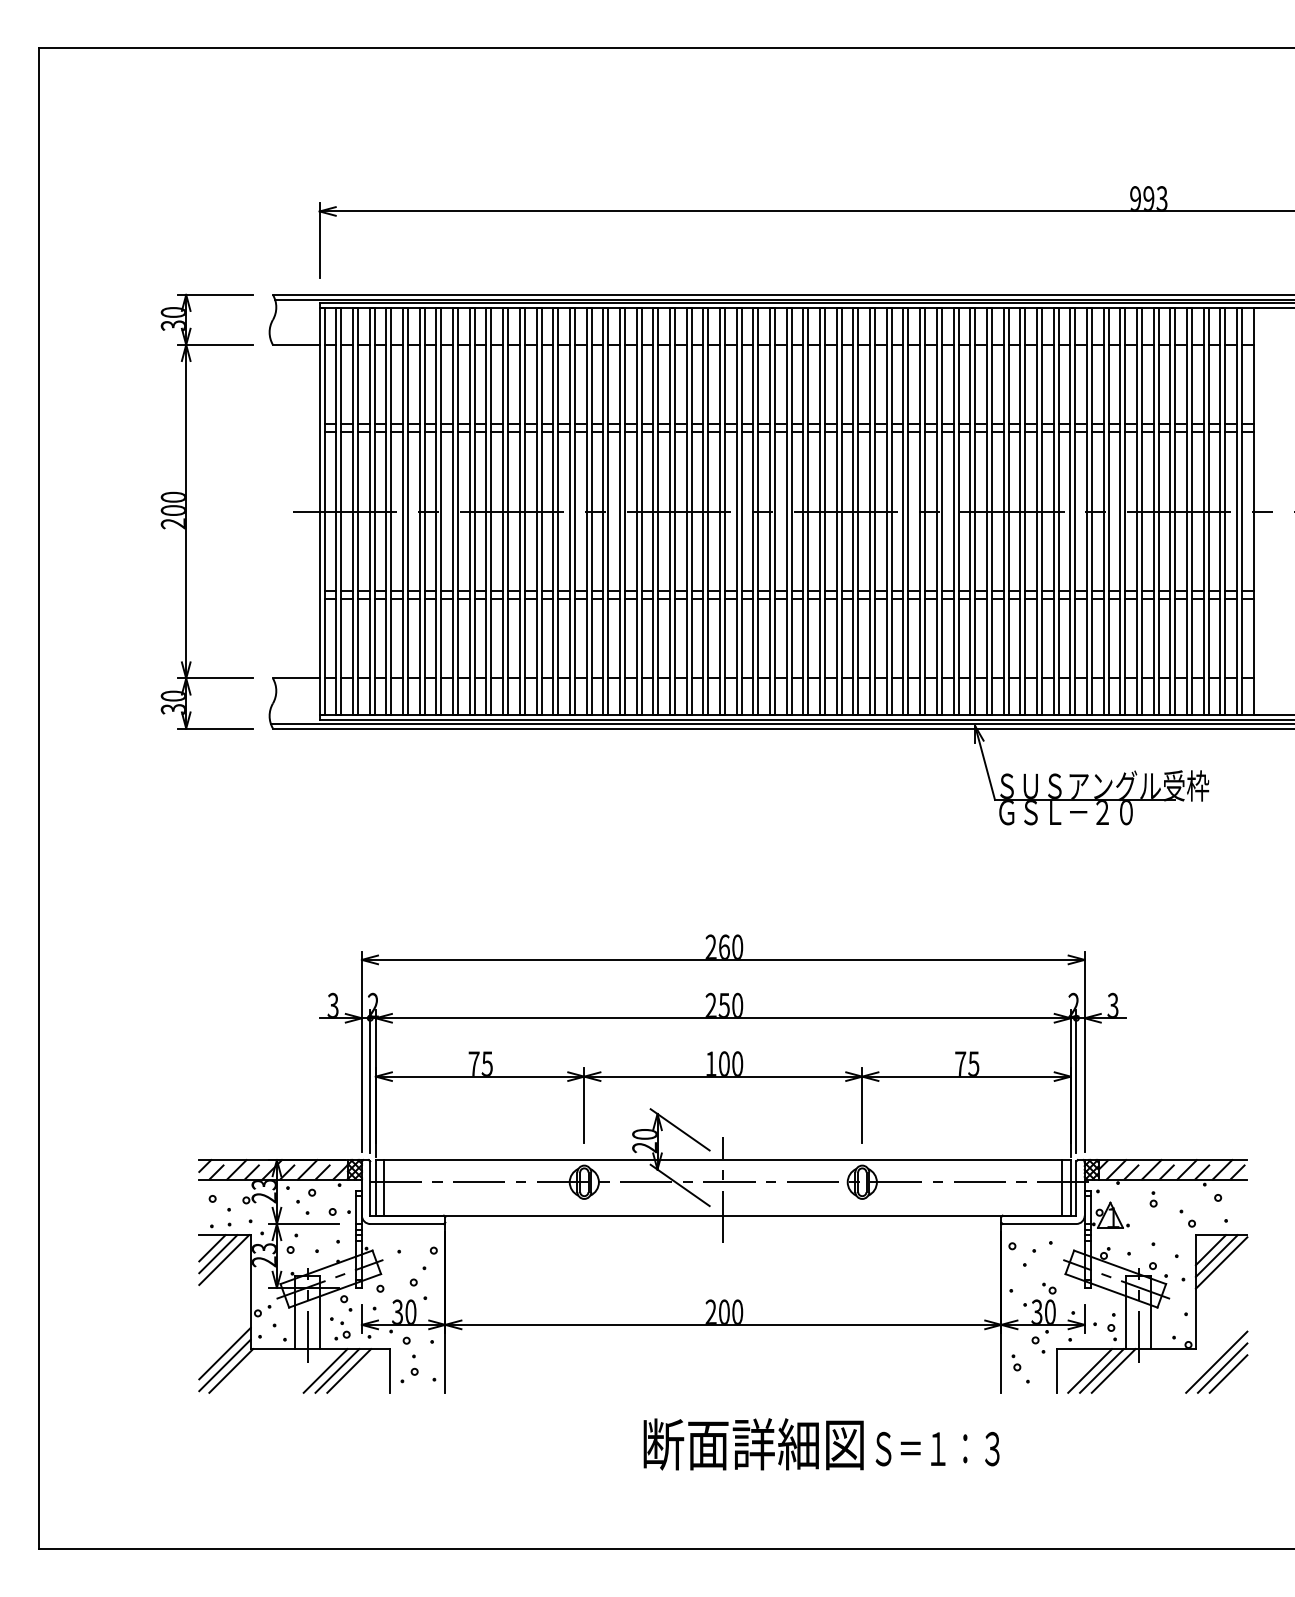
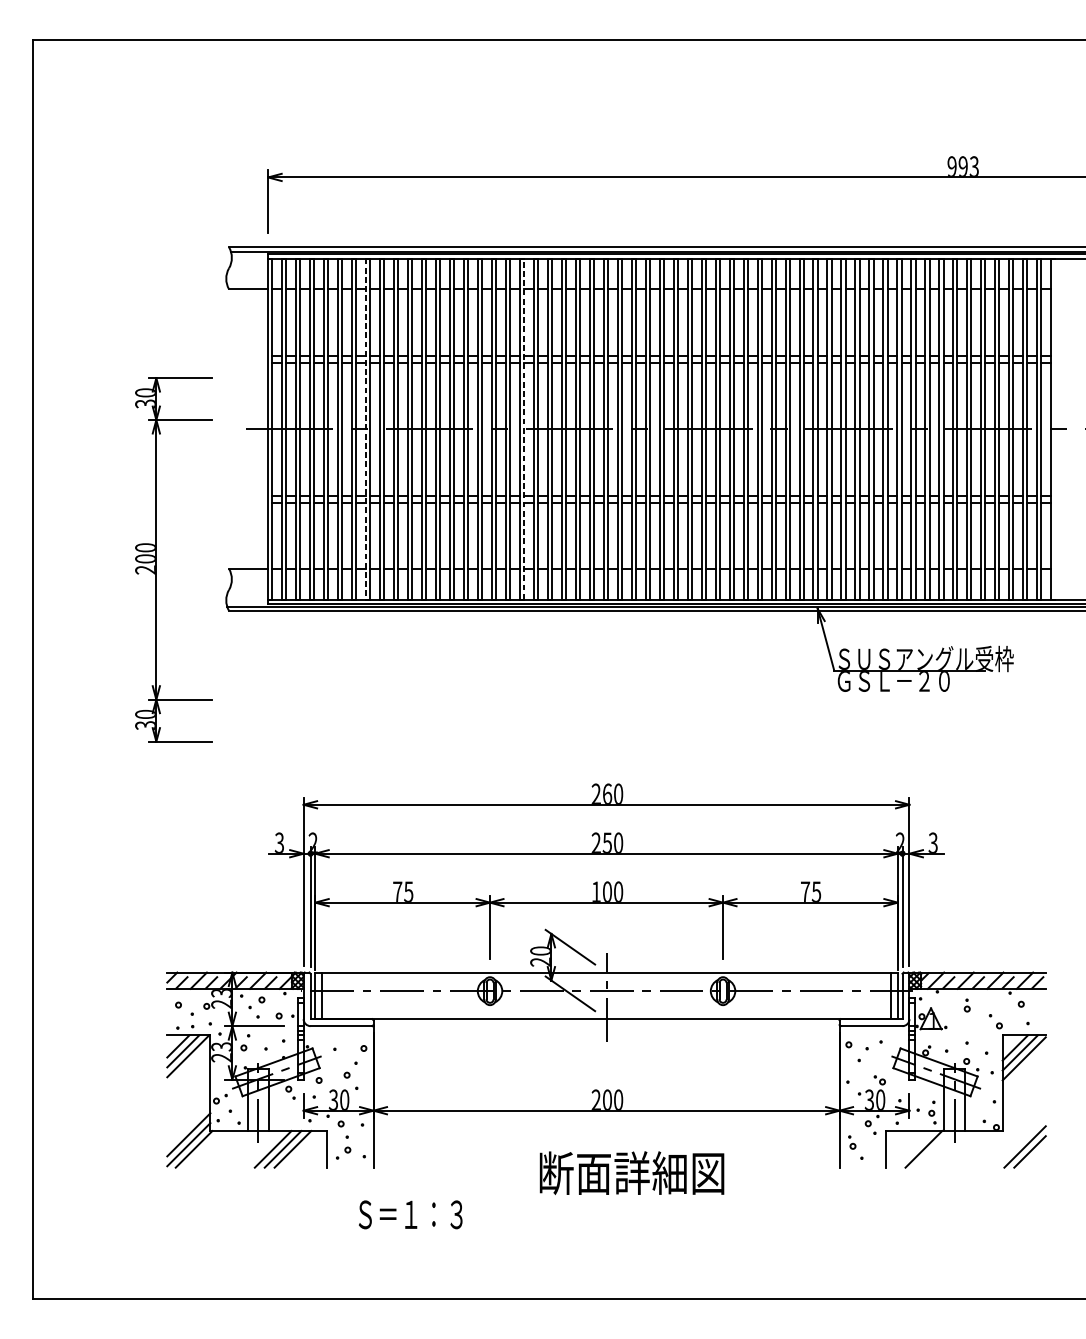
part: (186, 511) -> (156, 559), moved
line: (624, 511) -> (523, 428), solid -> dashed
line: (436, 512) -> (366, 429), solid -> dashed
part: (340, 1328) -> (285, 1113), removed
line: (1216, 1361) -> (1019, 1141), removed
line: (1089, 1370) -> (913, 1148), removed
line: (1113, 1370) -> (933, 1148), removed
text: (753, 1444) -> (631, 1173), moved
text: (937, 1448) -> (410, 1214), moved

